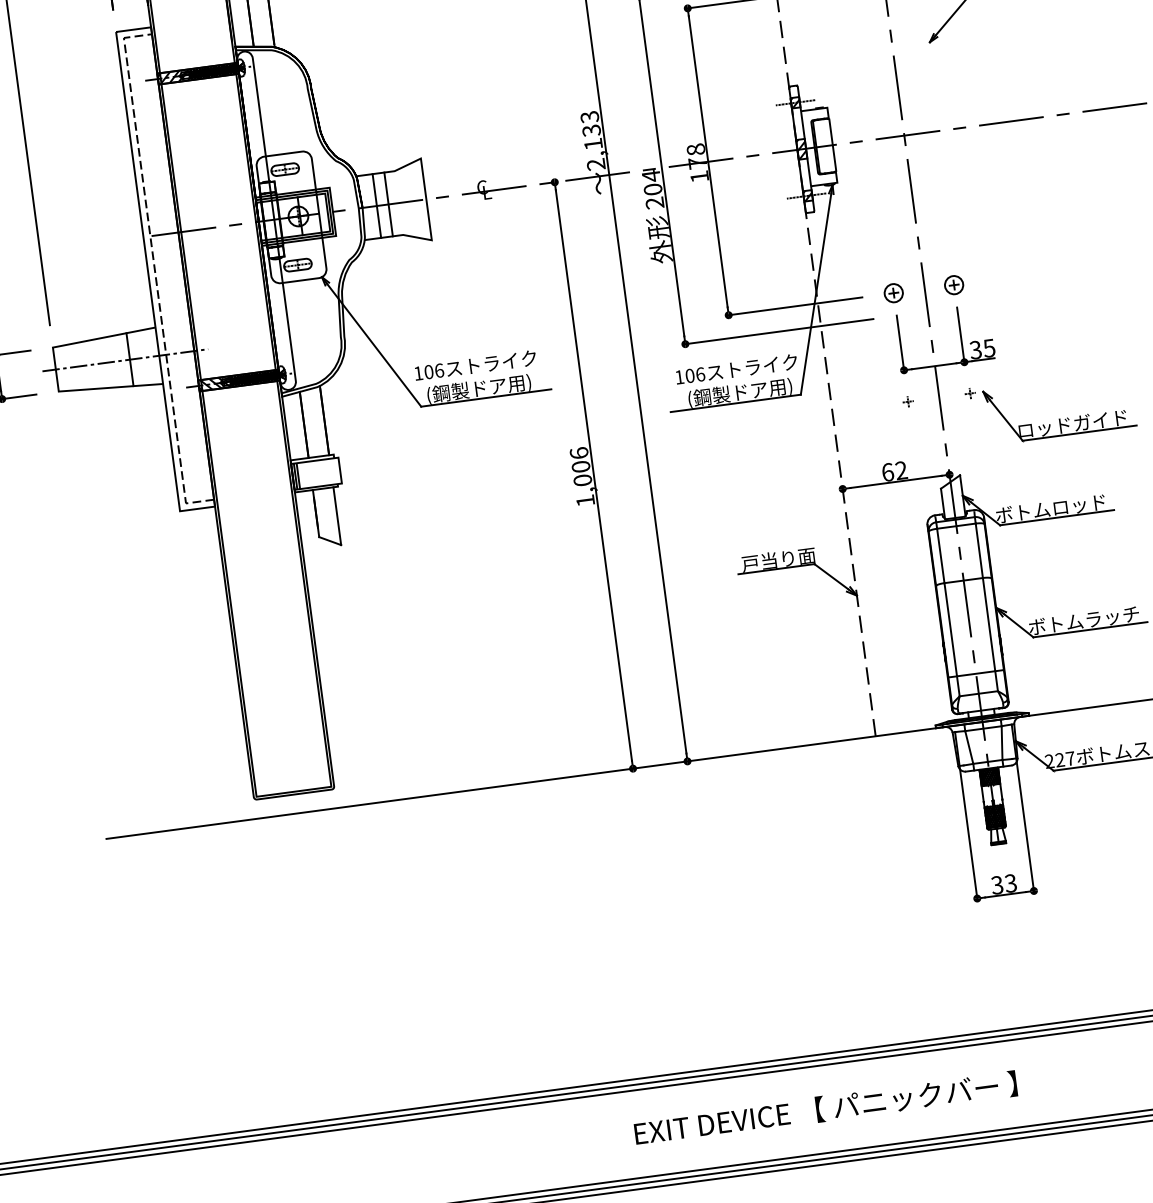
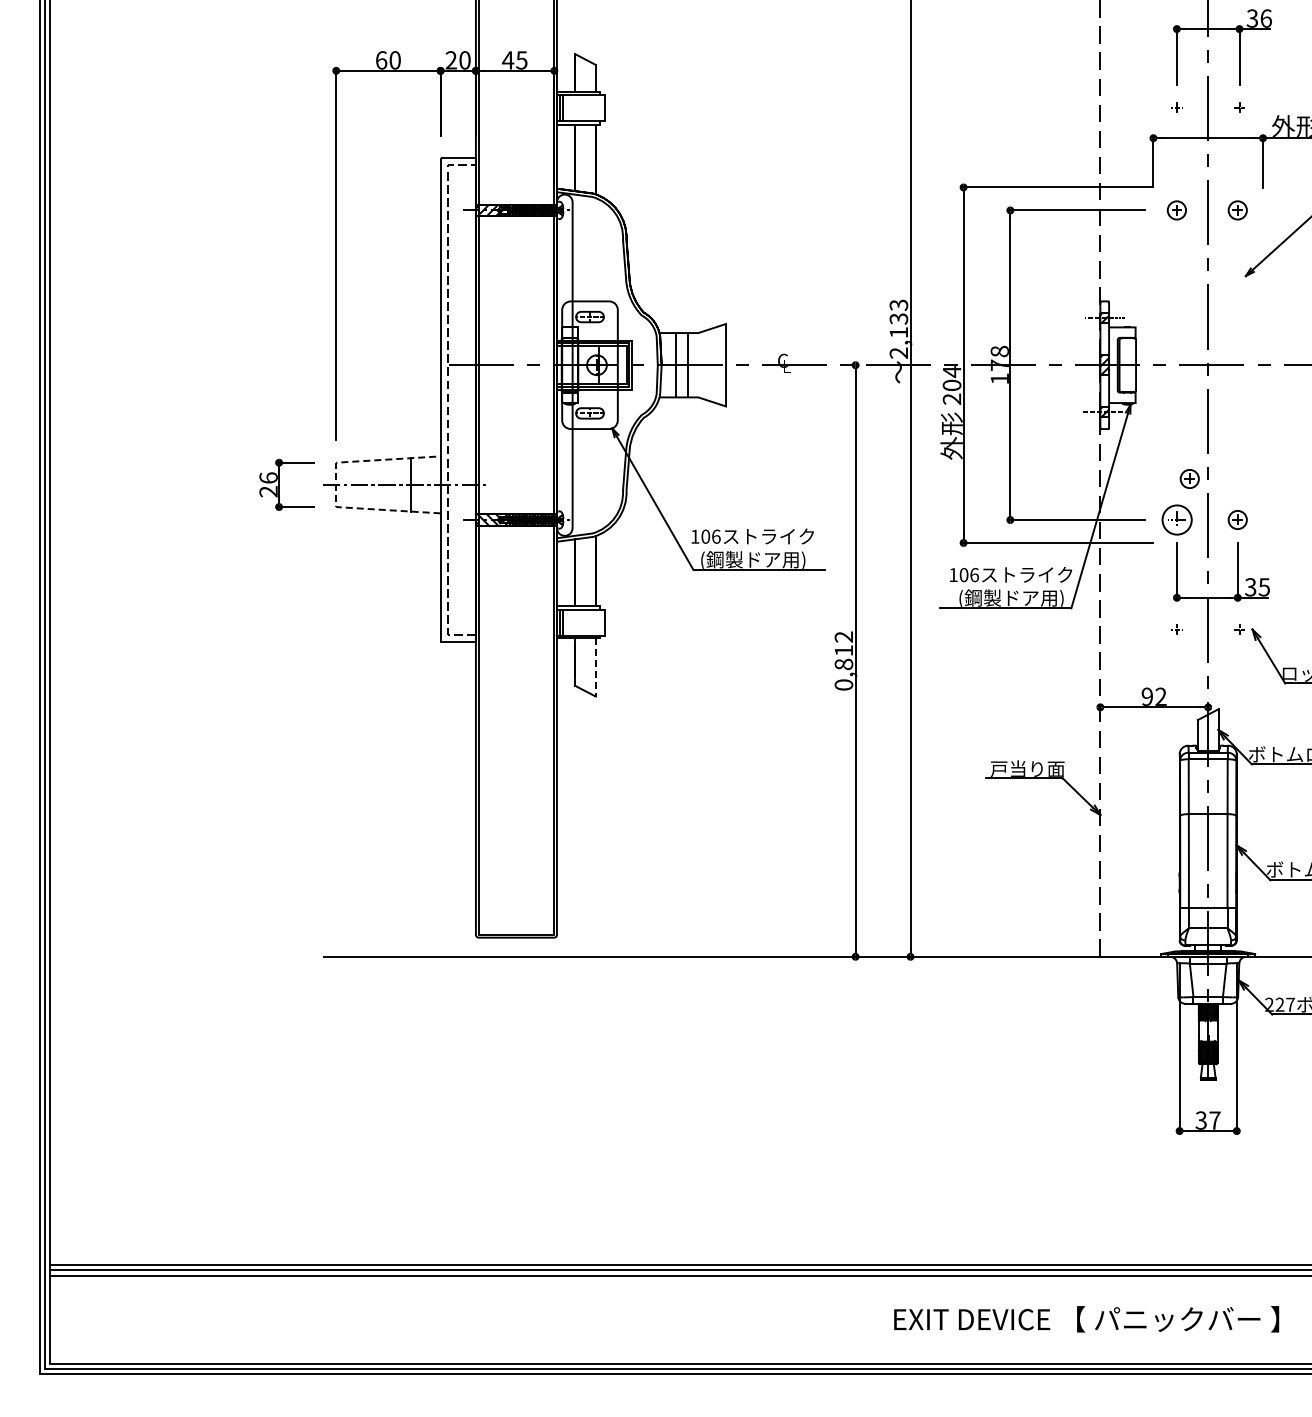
part: (900, 250) -> (1189, 478), added
part: (893, 292) -> (1176, 519), size x1.6
line: (56, 369) -> (336, 484), solid -> dashed
text: (887, 472) -> (1147, 696), 62 -> 92
text: (581, 476) -> (843, 660), 1,006 -> 0,812
line: (336, 516) -> (595, 667), solid -> dashed
text: (1010, 883) -> (1214, 1120), 33 -> 37
text: (825, 1108) -> (1086, 1319), moved

